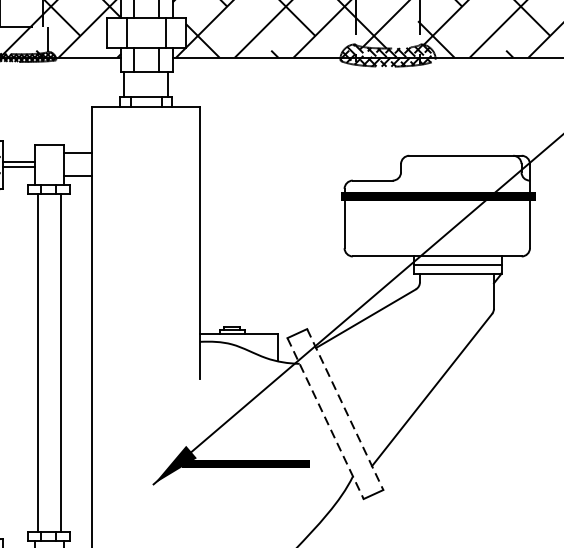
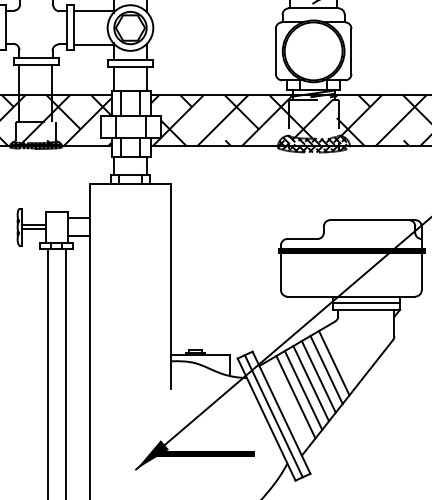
line: (415, 344) -> (334, 363), added
line: (404, 352) -> (326, 369), added
line: (393, 361) -> (318, 376), added
line: (384, 371) -> (311, 383), added
line: (374, 380) -> (303, 390), added
line: (363, 389) -> (295, 397), added
line: (345, 409) -> (281, 412), dashed -> solid
line: (334, 414) -> (273, 416), added
line: (325, 418) -> (266, 419), dashed -> solid

